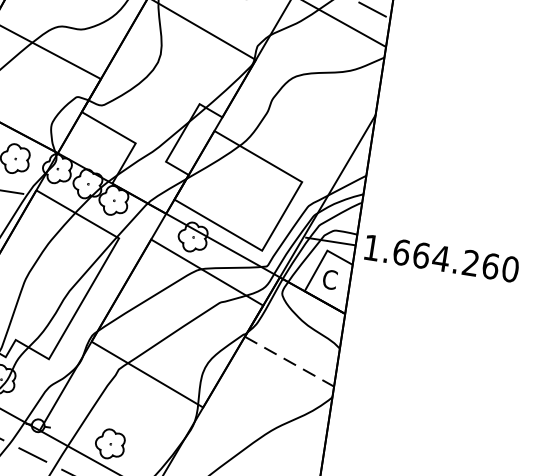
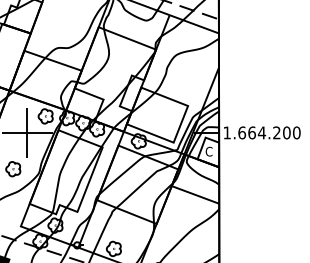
text: (490, 265) -> (286, 132), 1.664.260 -> 1.664.200
line: (289, 362) -> (195, 195), dashed -> solid

